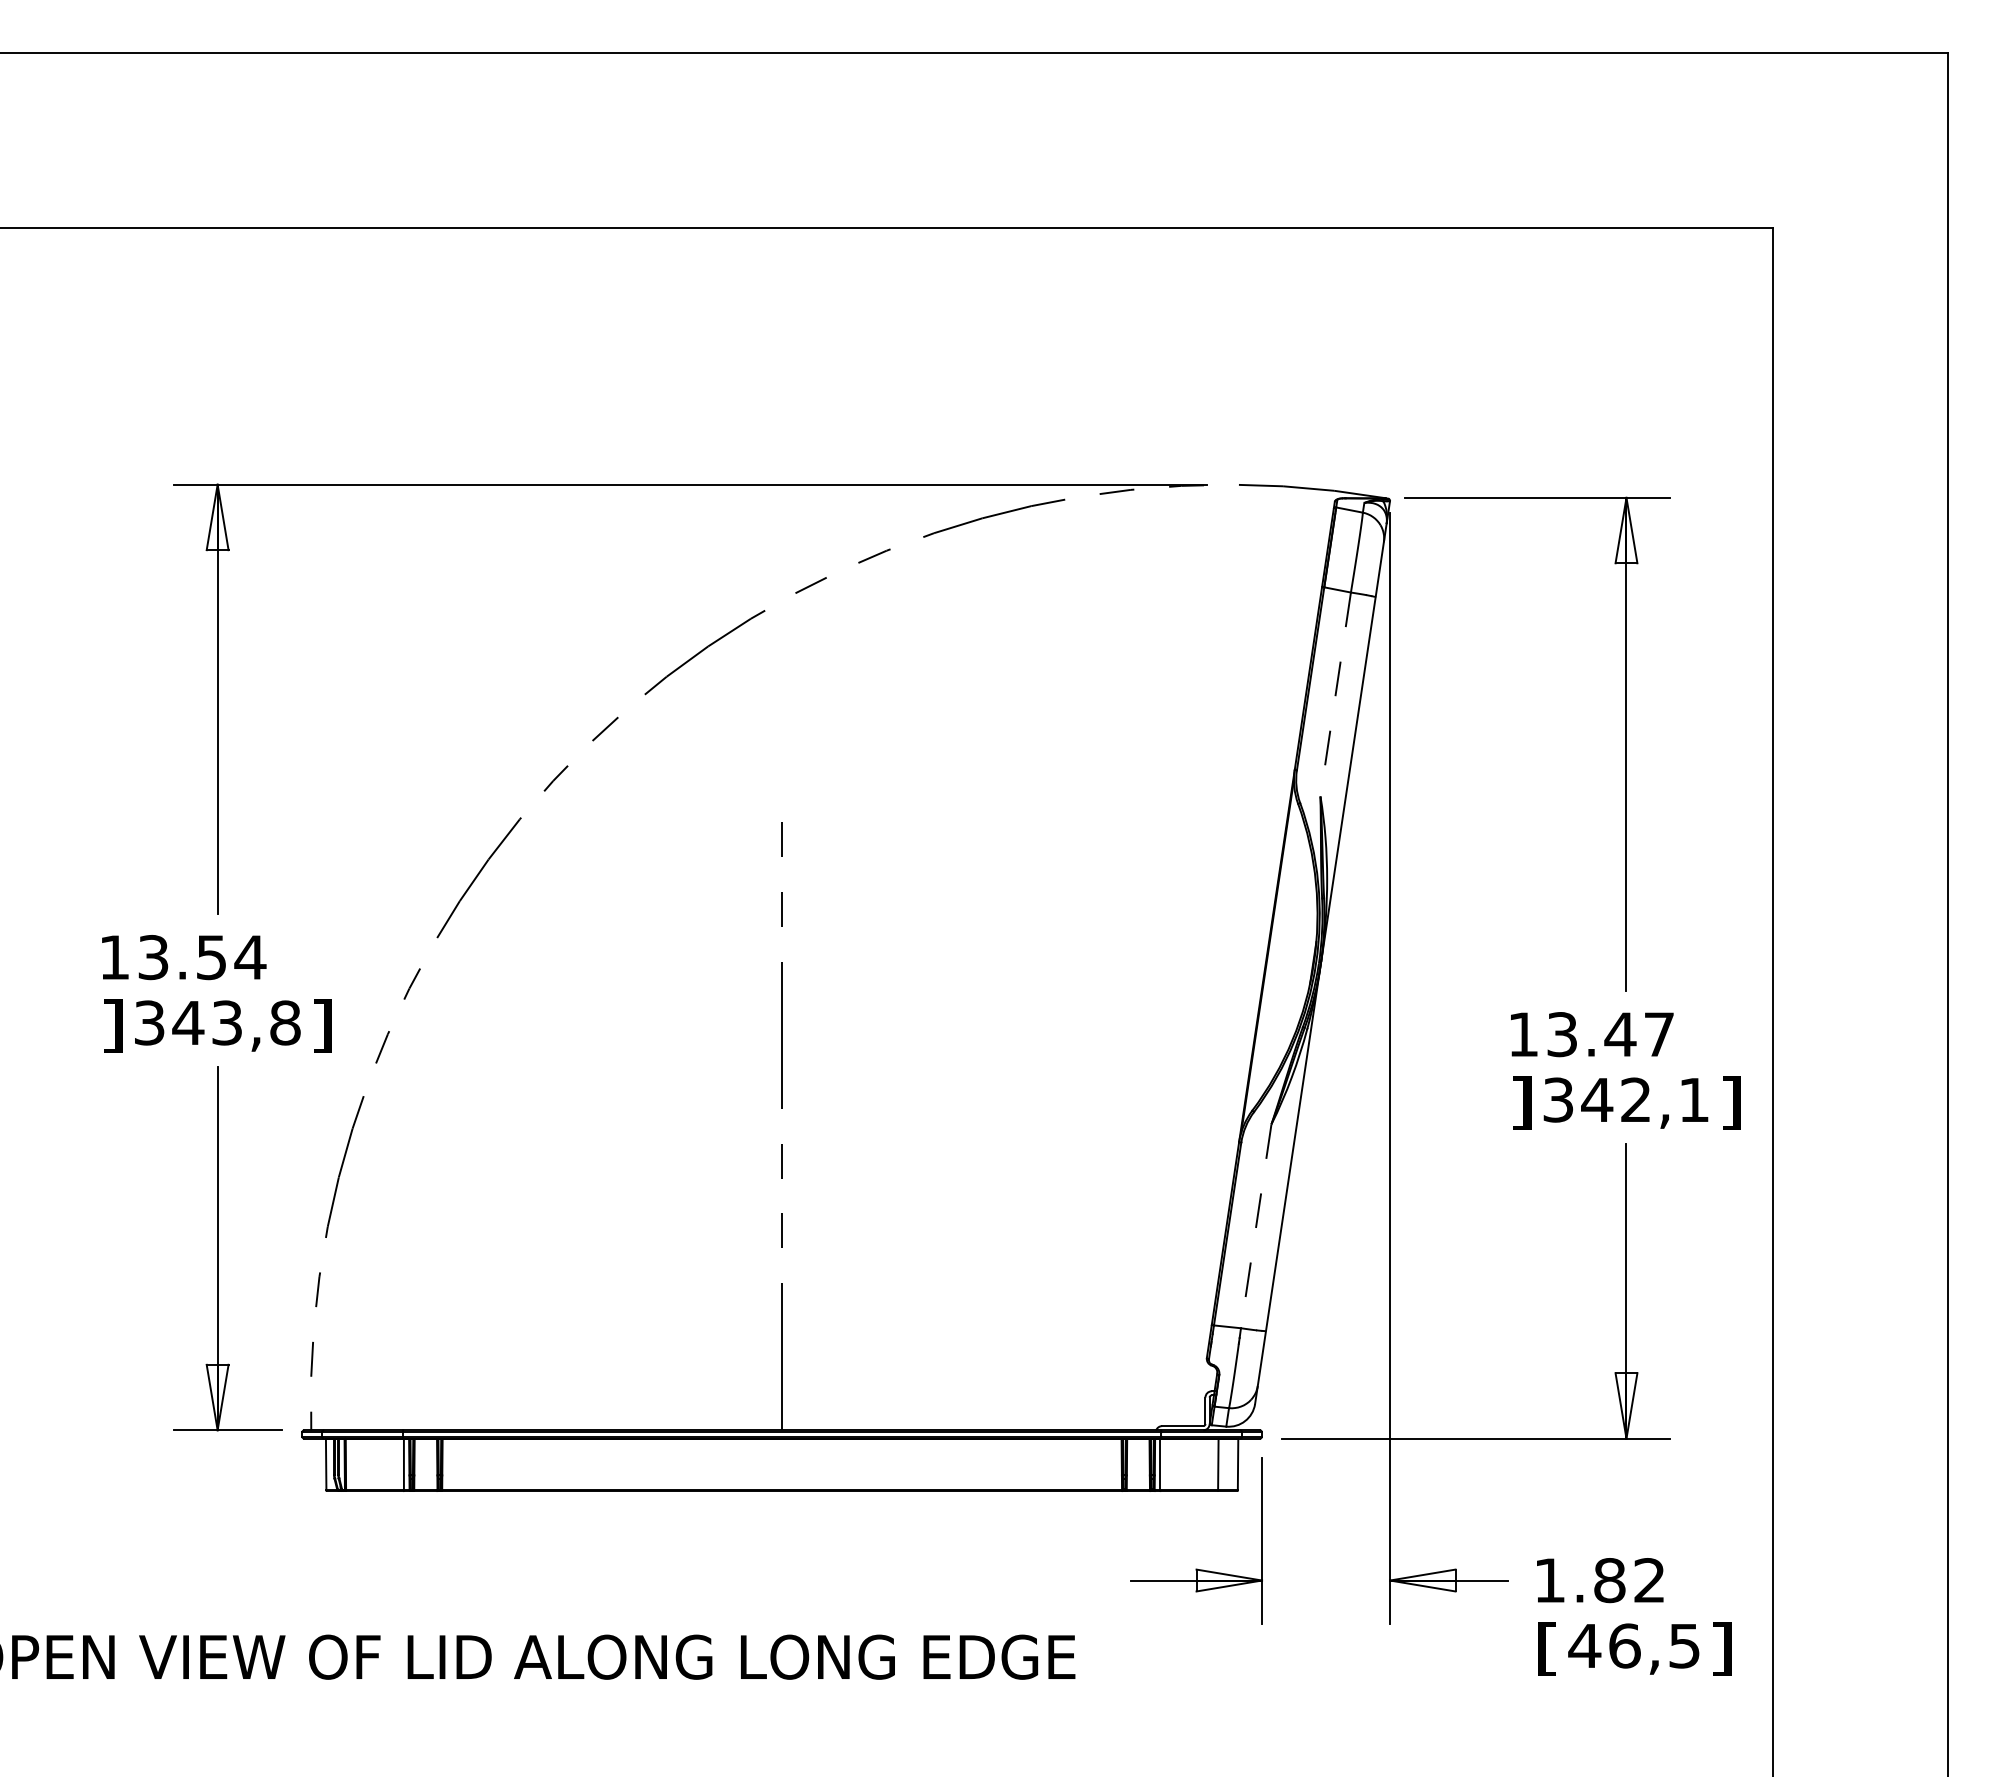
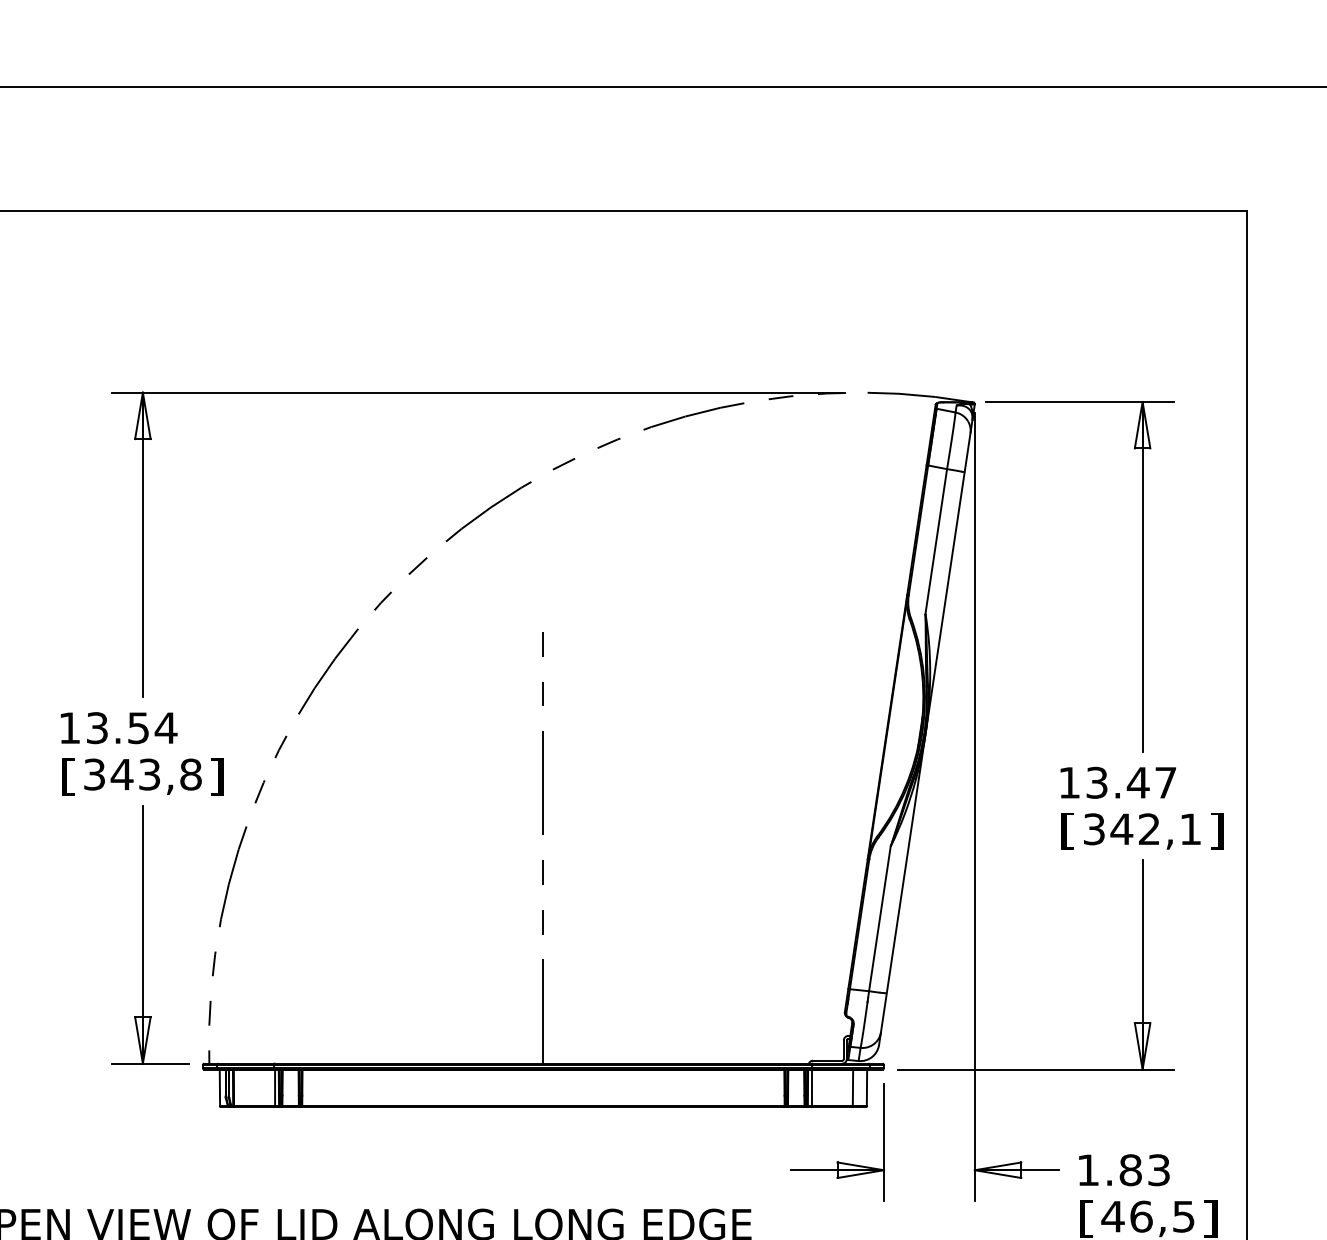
line: (1335, 695) -> (936, 542), dashed -> solid
text: (112, 1025) -> (68, 776), ] -> [
text: (1521, 1102) -> (1068, 831), ] -> [
line: (1256, 1226) -> (880, 919), dashed -> solid
text: (1649, 1580) -> (1158, 1170), 1.82 -> 1.83

